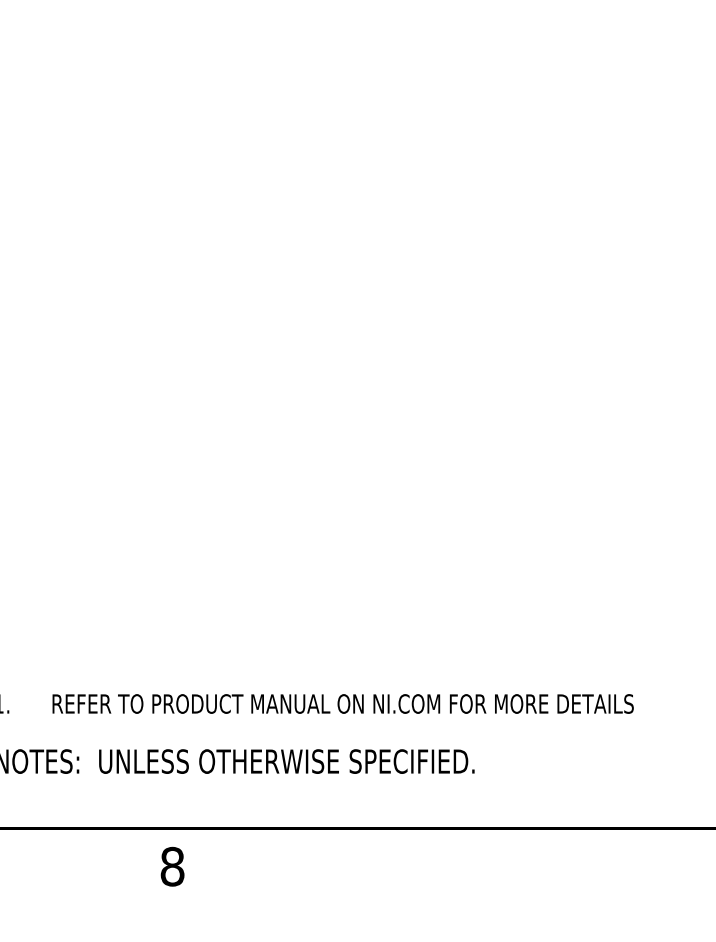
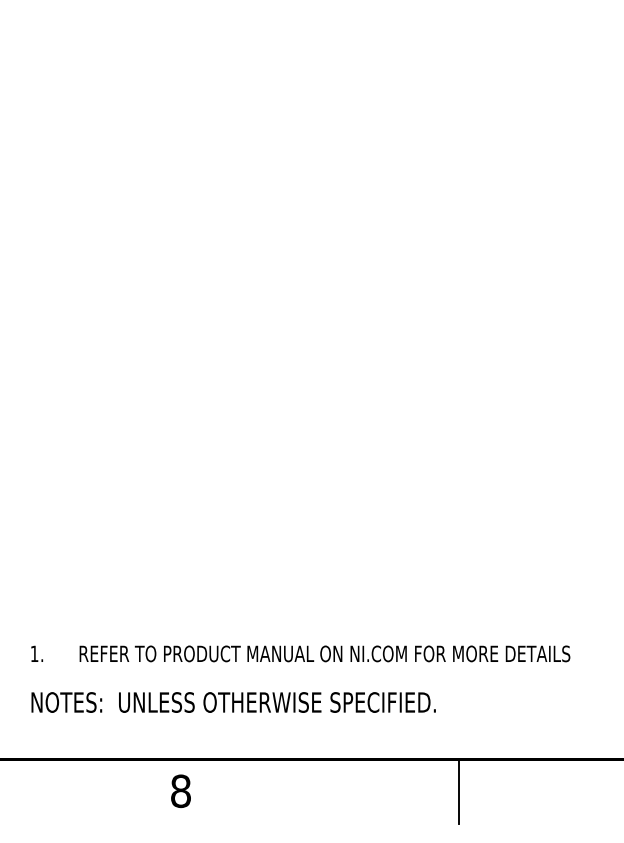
line: (502, 866) -> (459, 791), added

